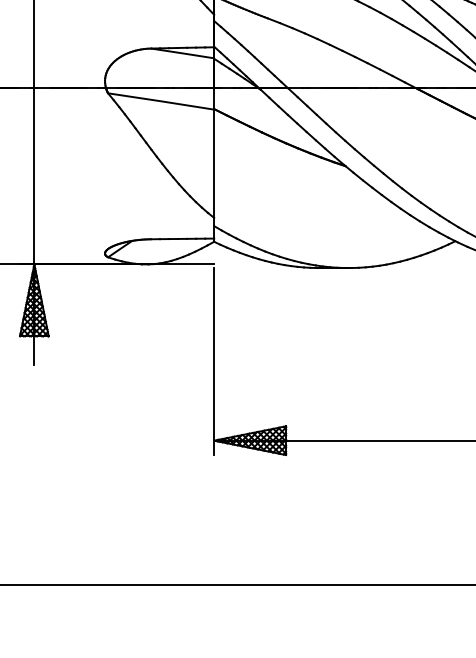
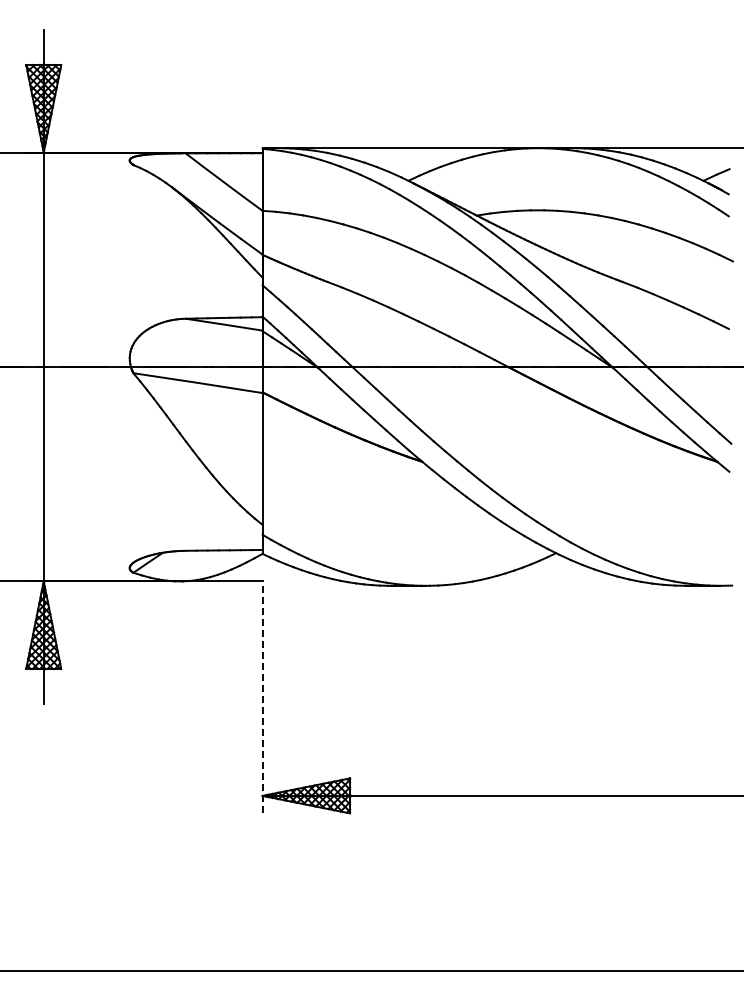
line: (214, 361) -> (262, 699), solid -> dashed

